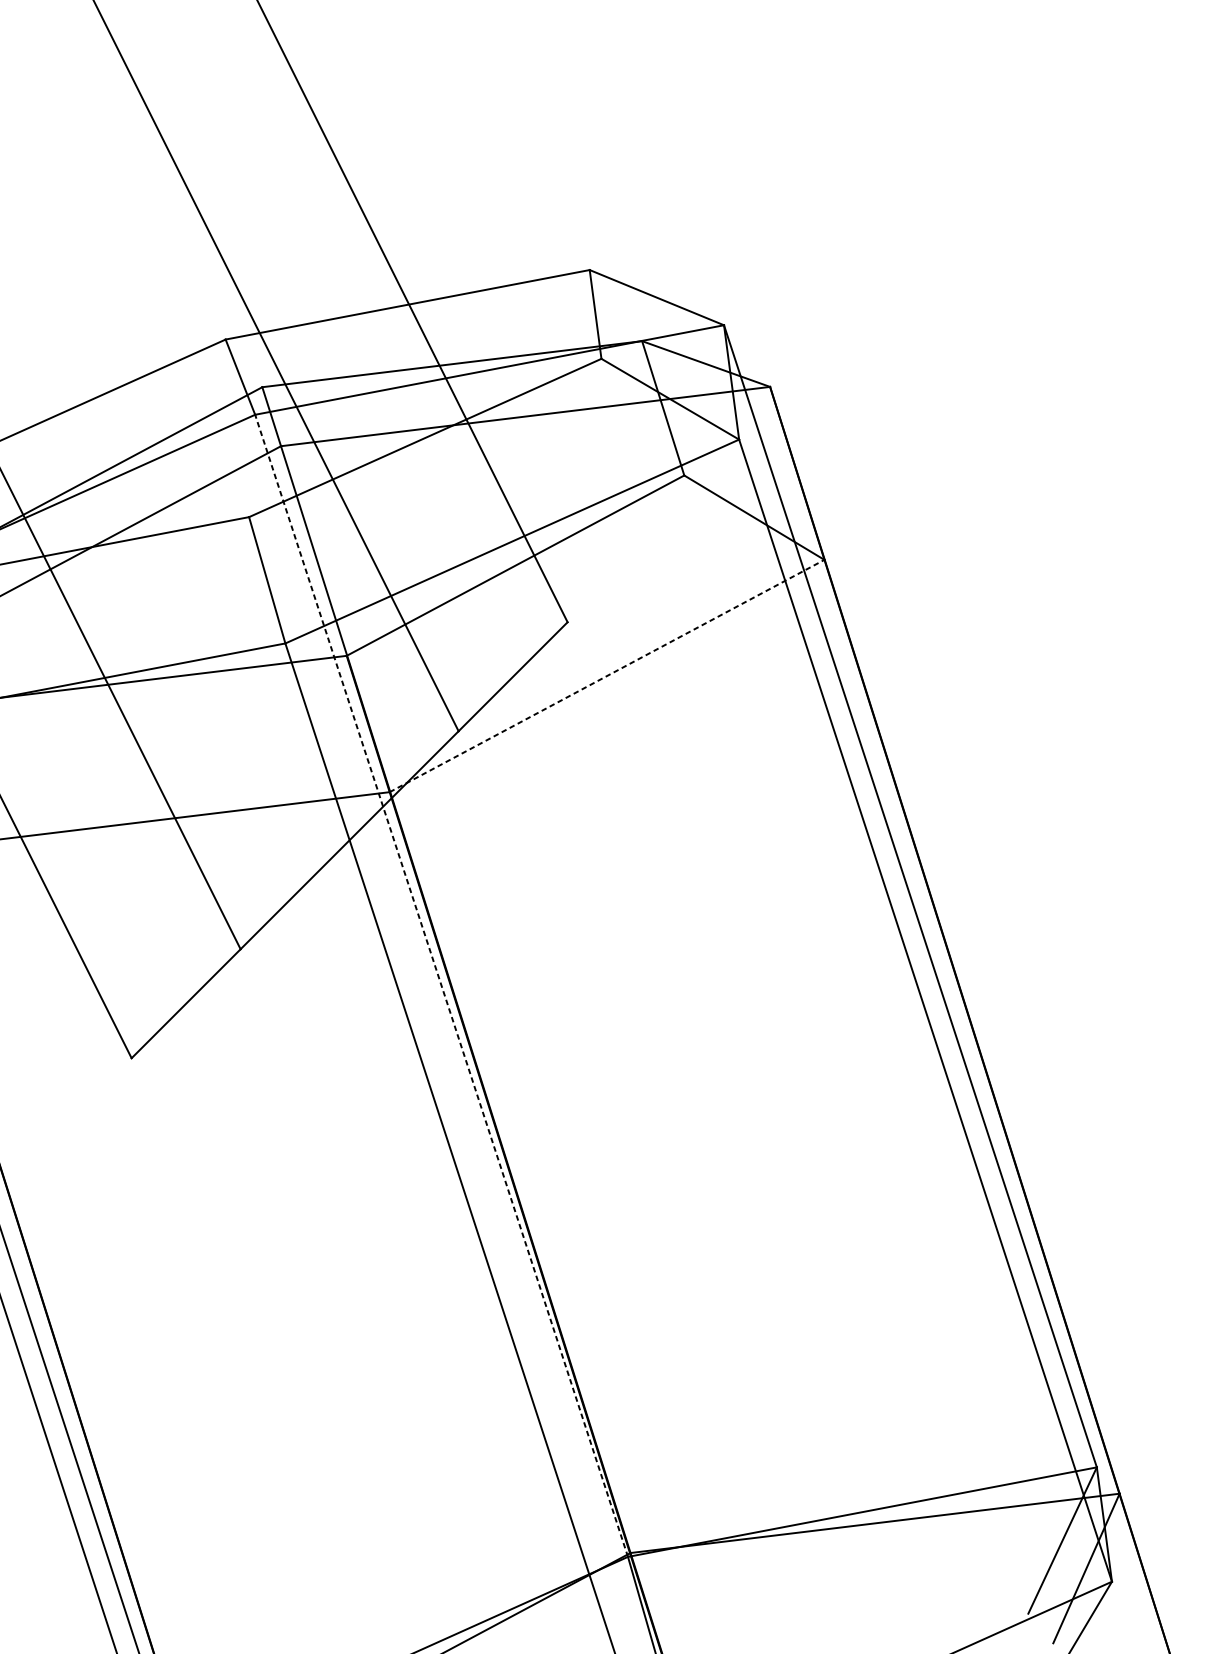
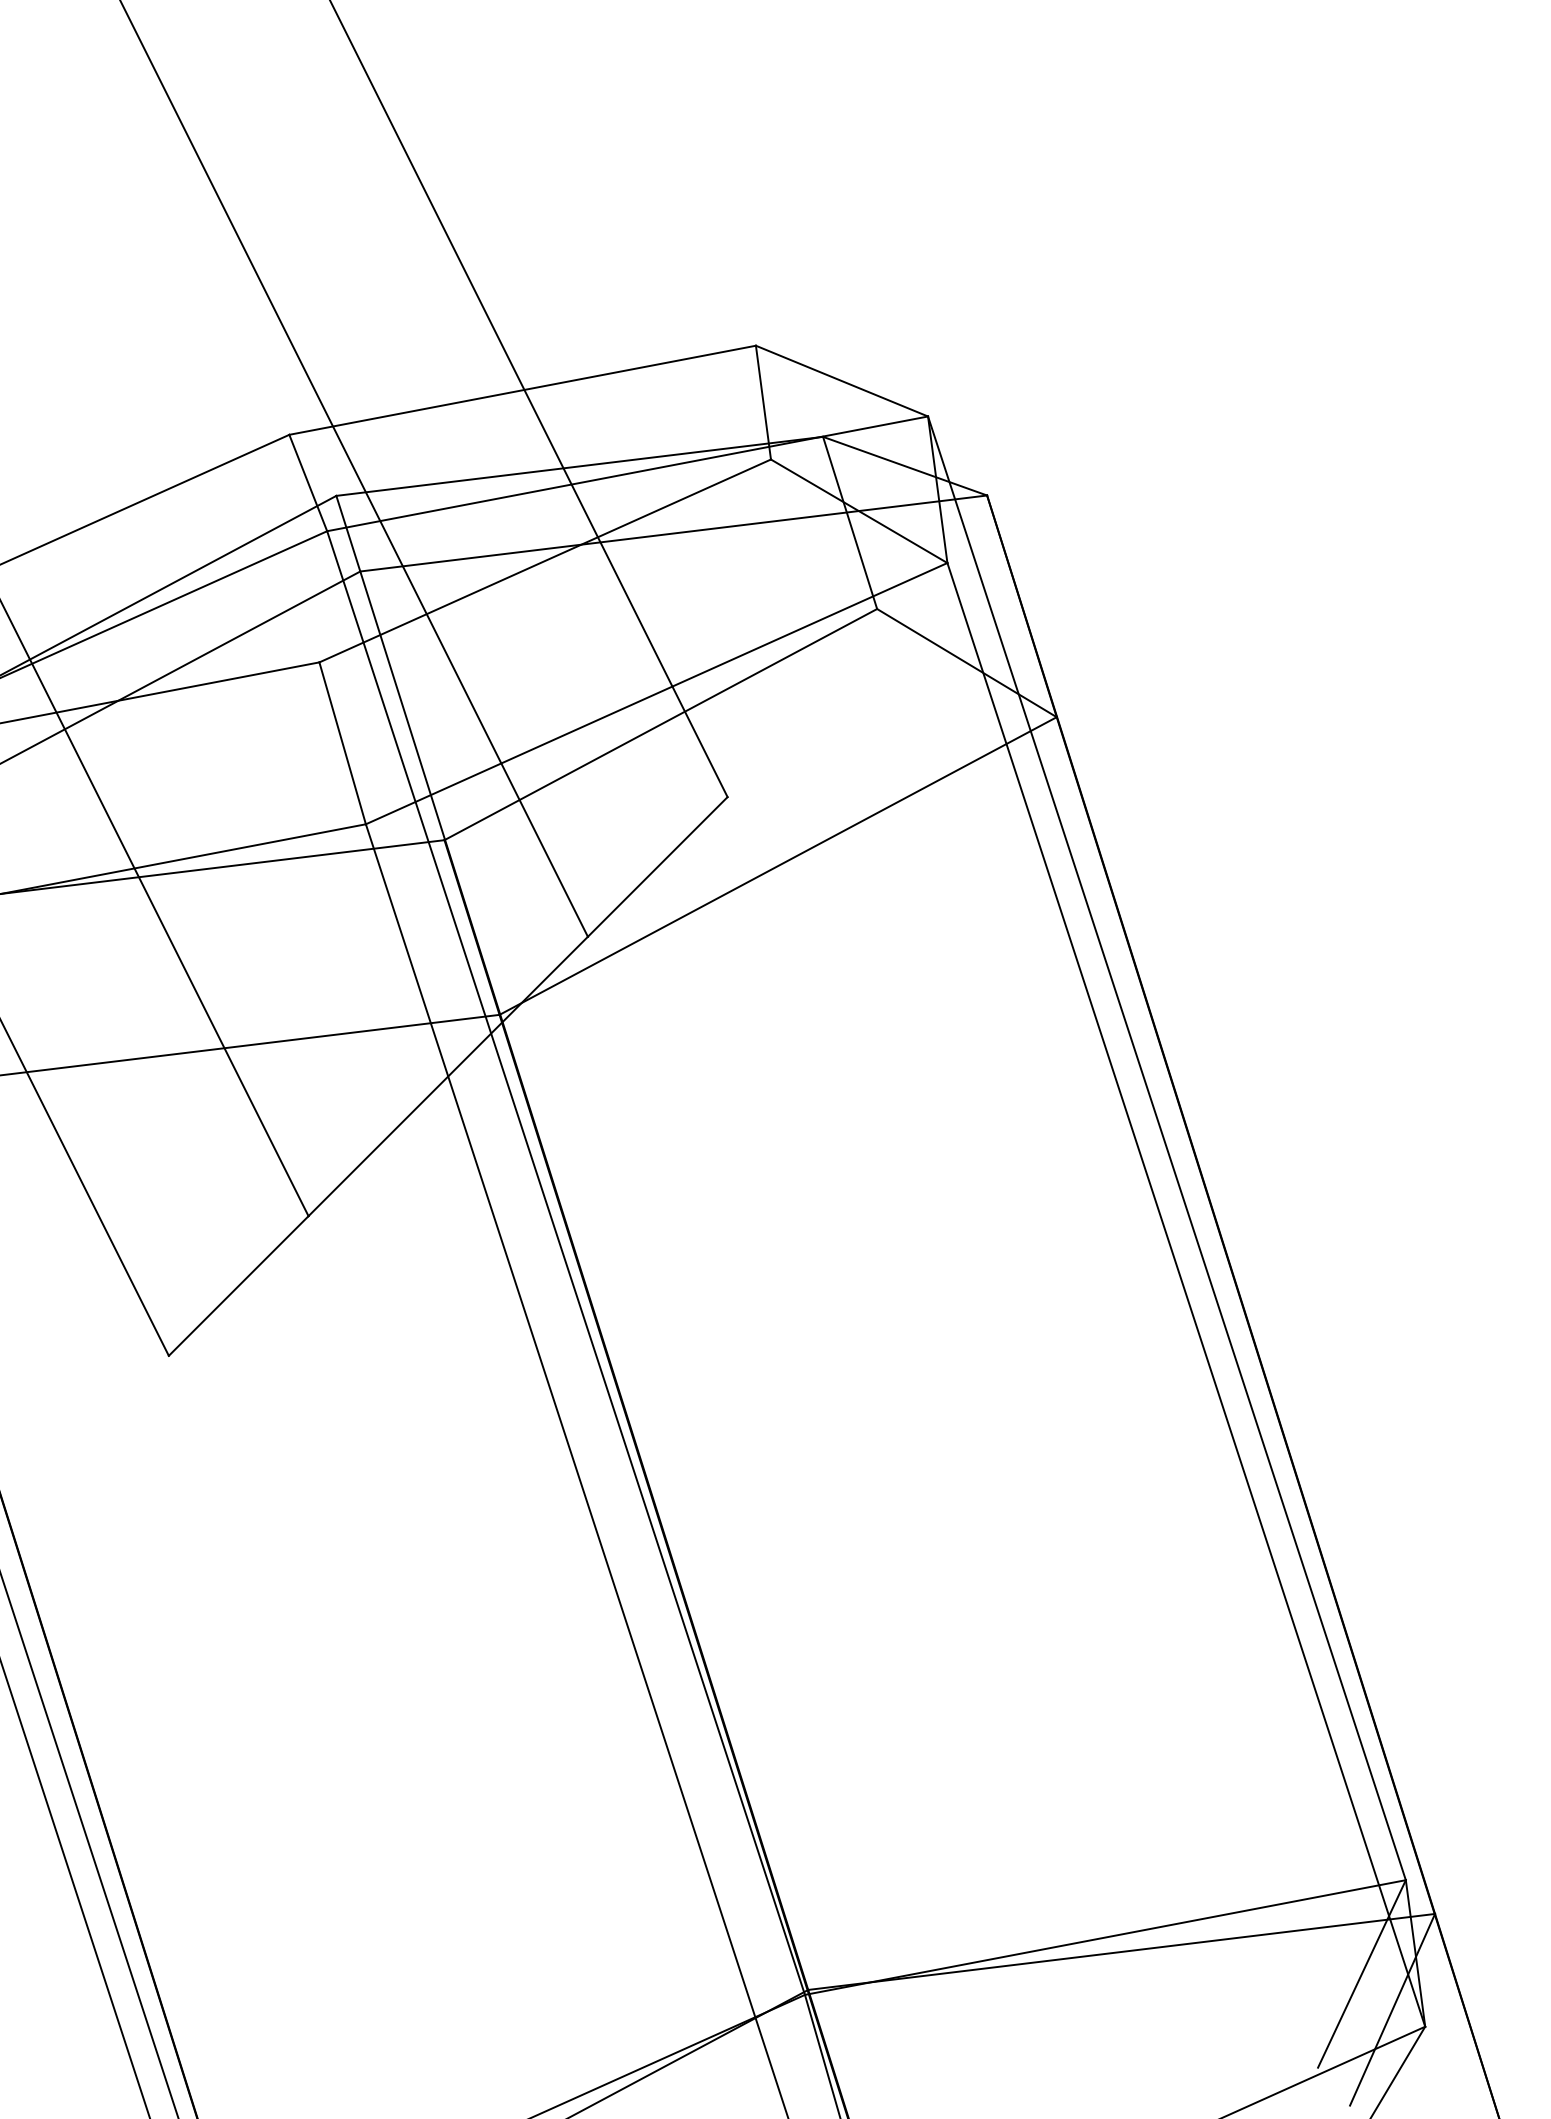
line: (607, 676) -> (778, 866), dashed -> solid
line: (441, 986) -> (566, 1263), dashed -> solid

